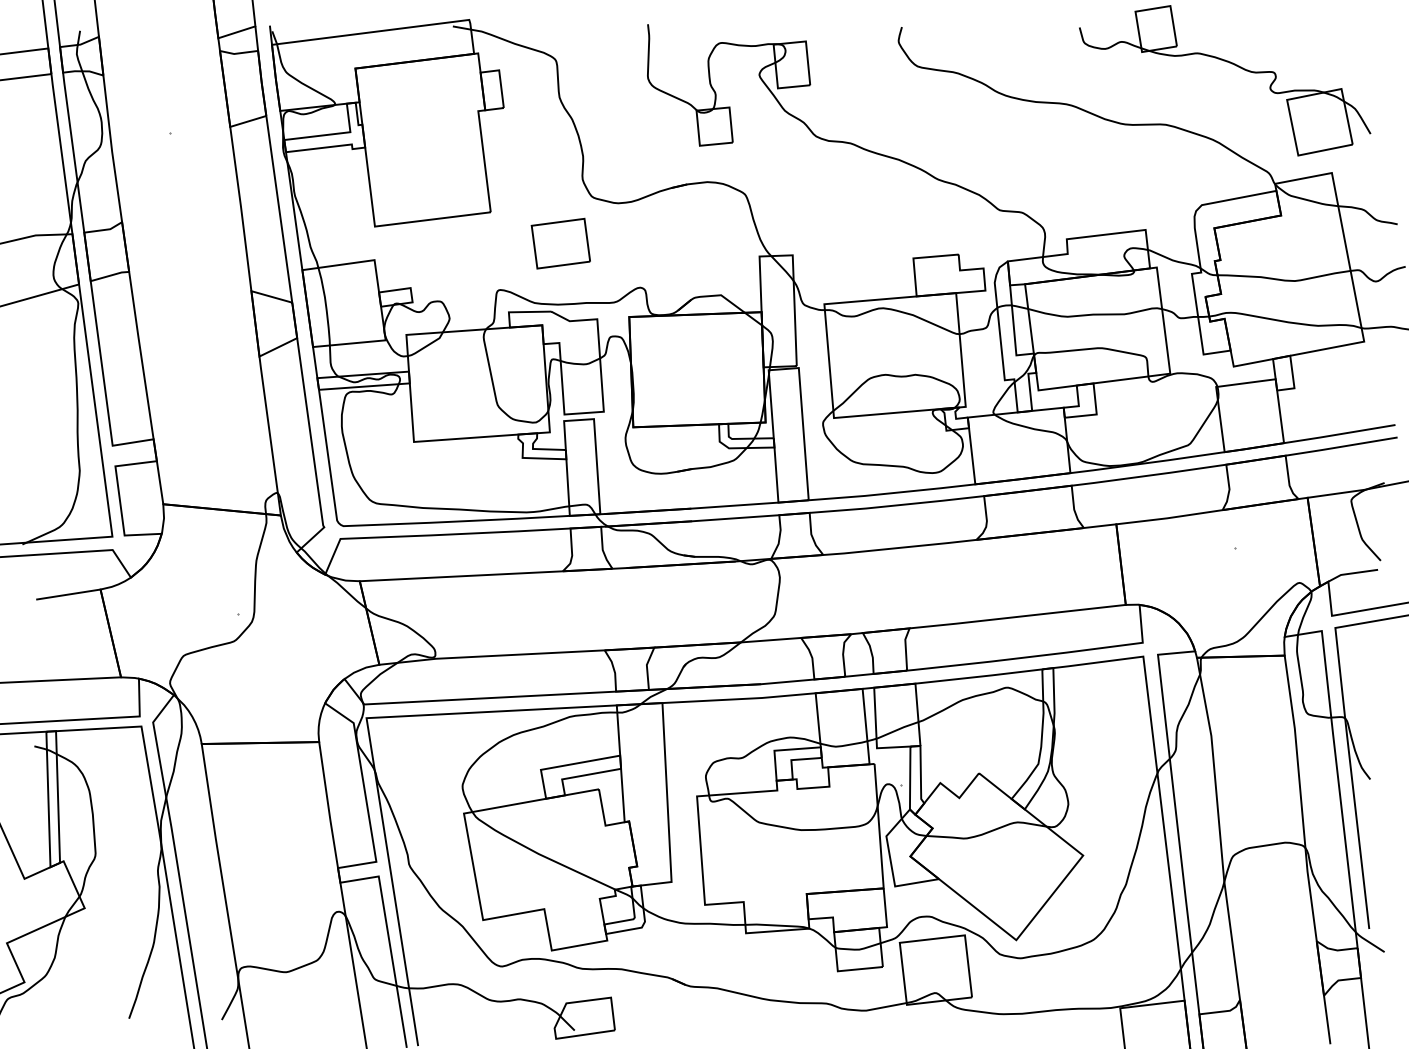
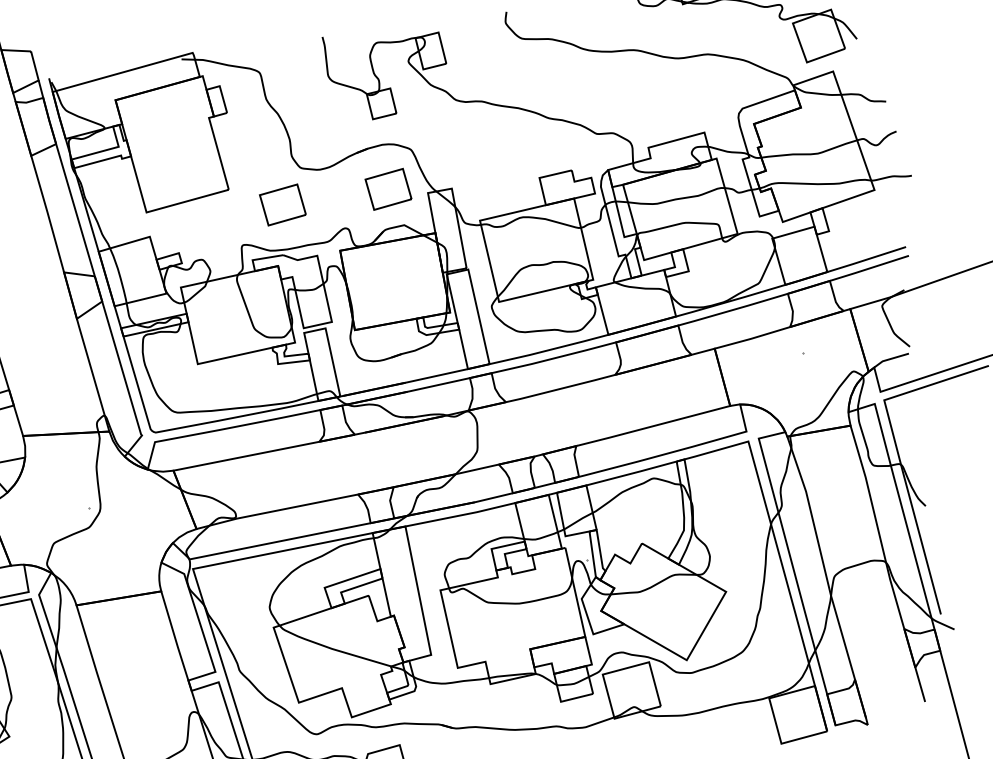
part: (706, 243) -> (388, 189), added

